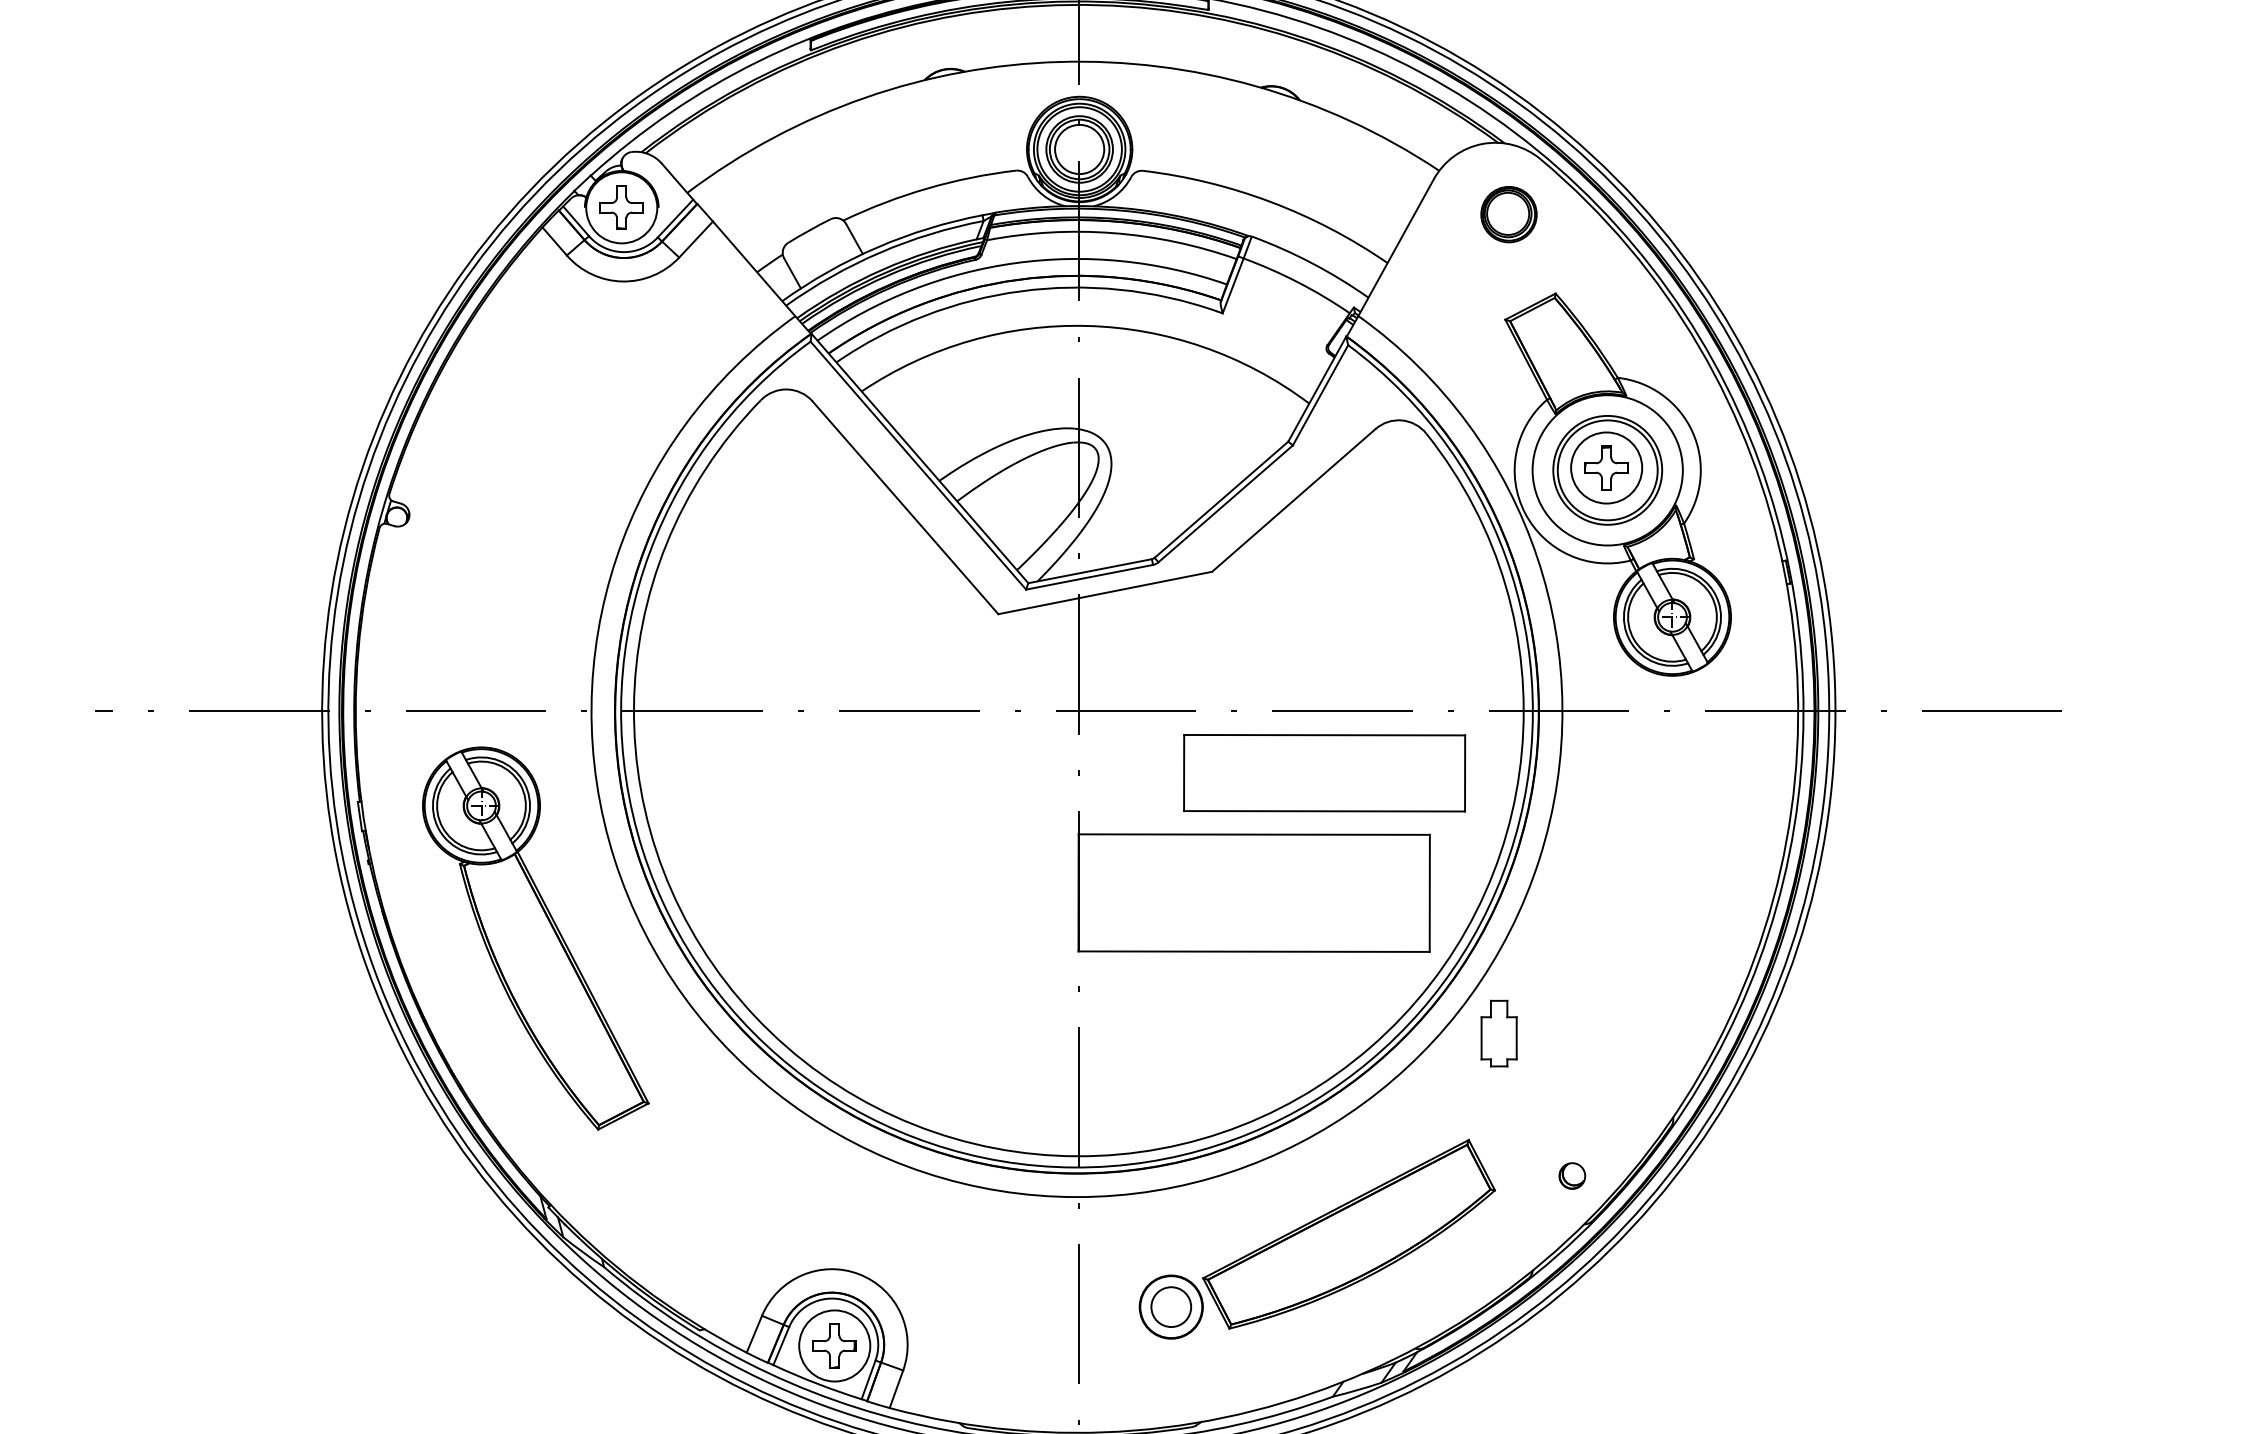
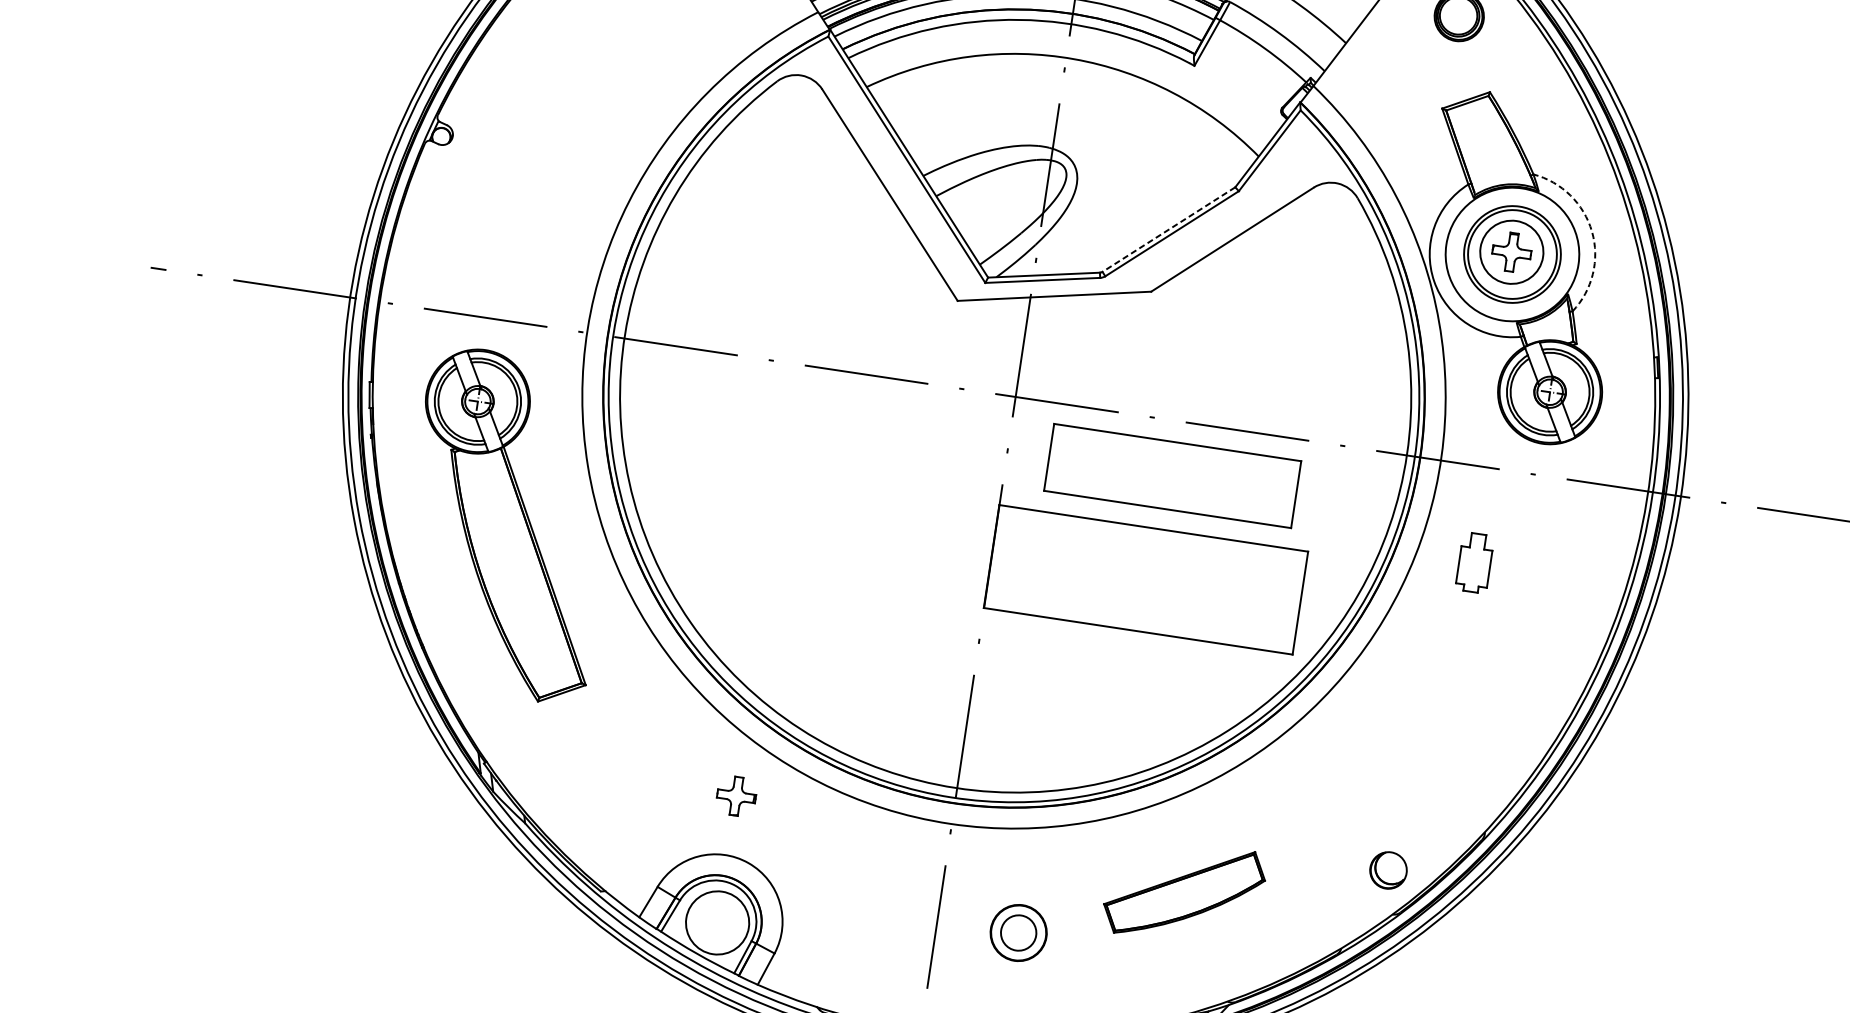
arc: (1692, 431) -> (1592, 231), solid -> dashed
line: (1221, 499) -> (1168, 229), solid -> dashed
part: (1324, 773) -> (1172, 476), moved
part: (1498, 1033) -> (1474, 562), moved
part: (1572, 1175) -> (1388, 869), size x1.6
part: (1348, 1234) -> (1184, 892), size x0.6
part: (834, 1345) -> (736, 795), moved

